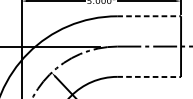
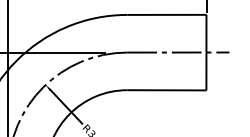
line: (148, 15) -> (166, 14), dashed -> solid
line: (148, 77) -> (166, 90), dashed -> solid

